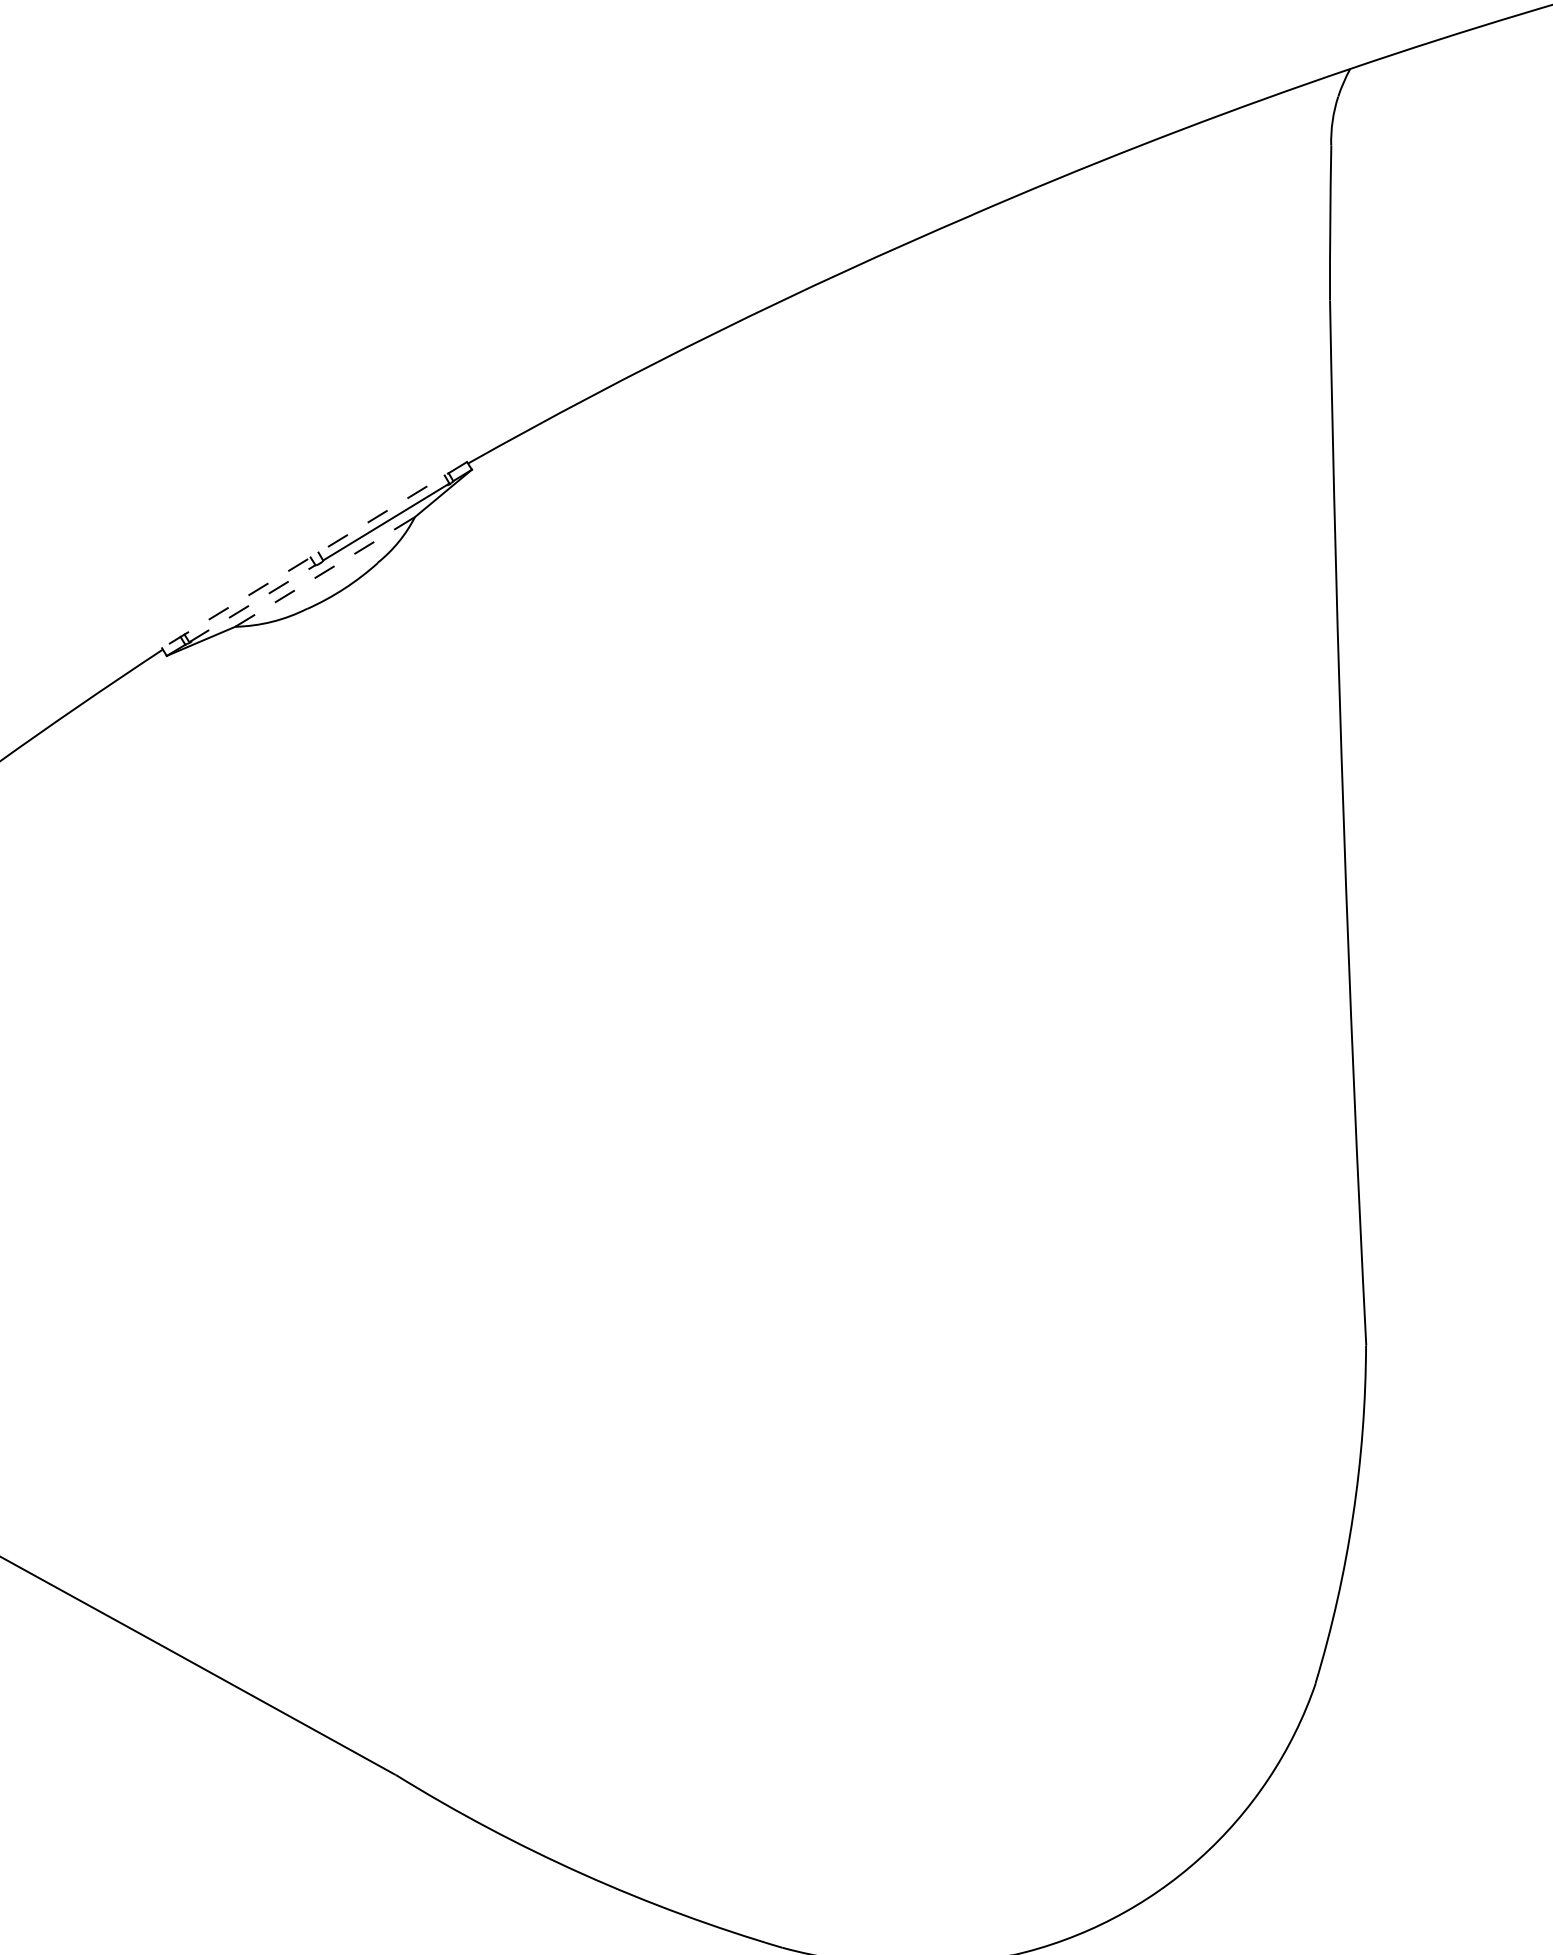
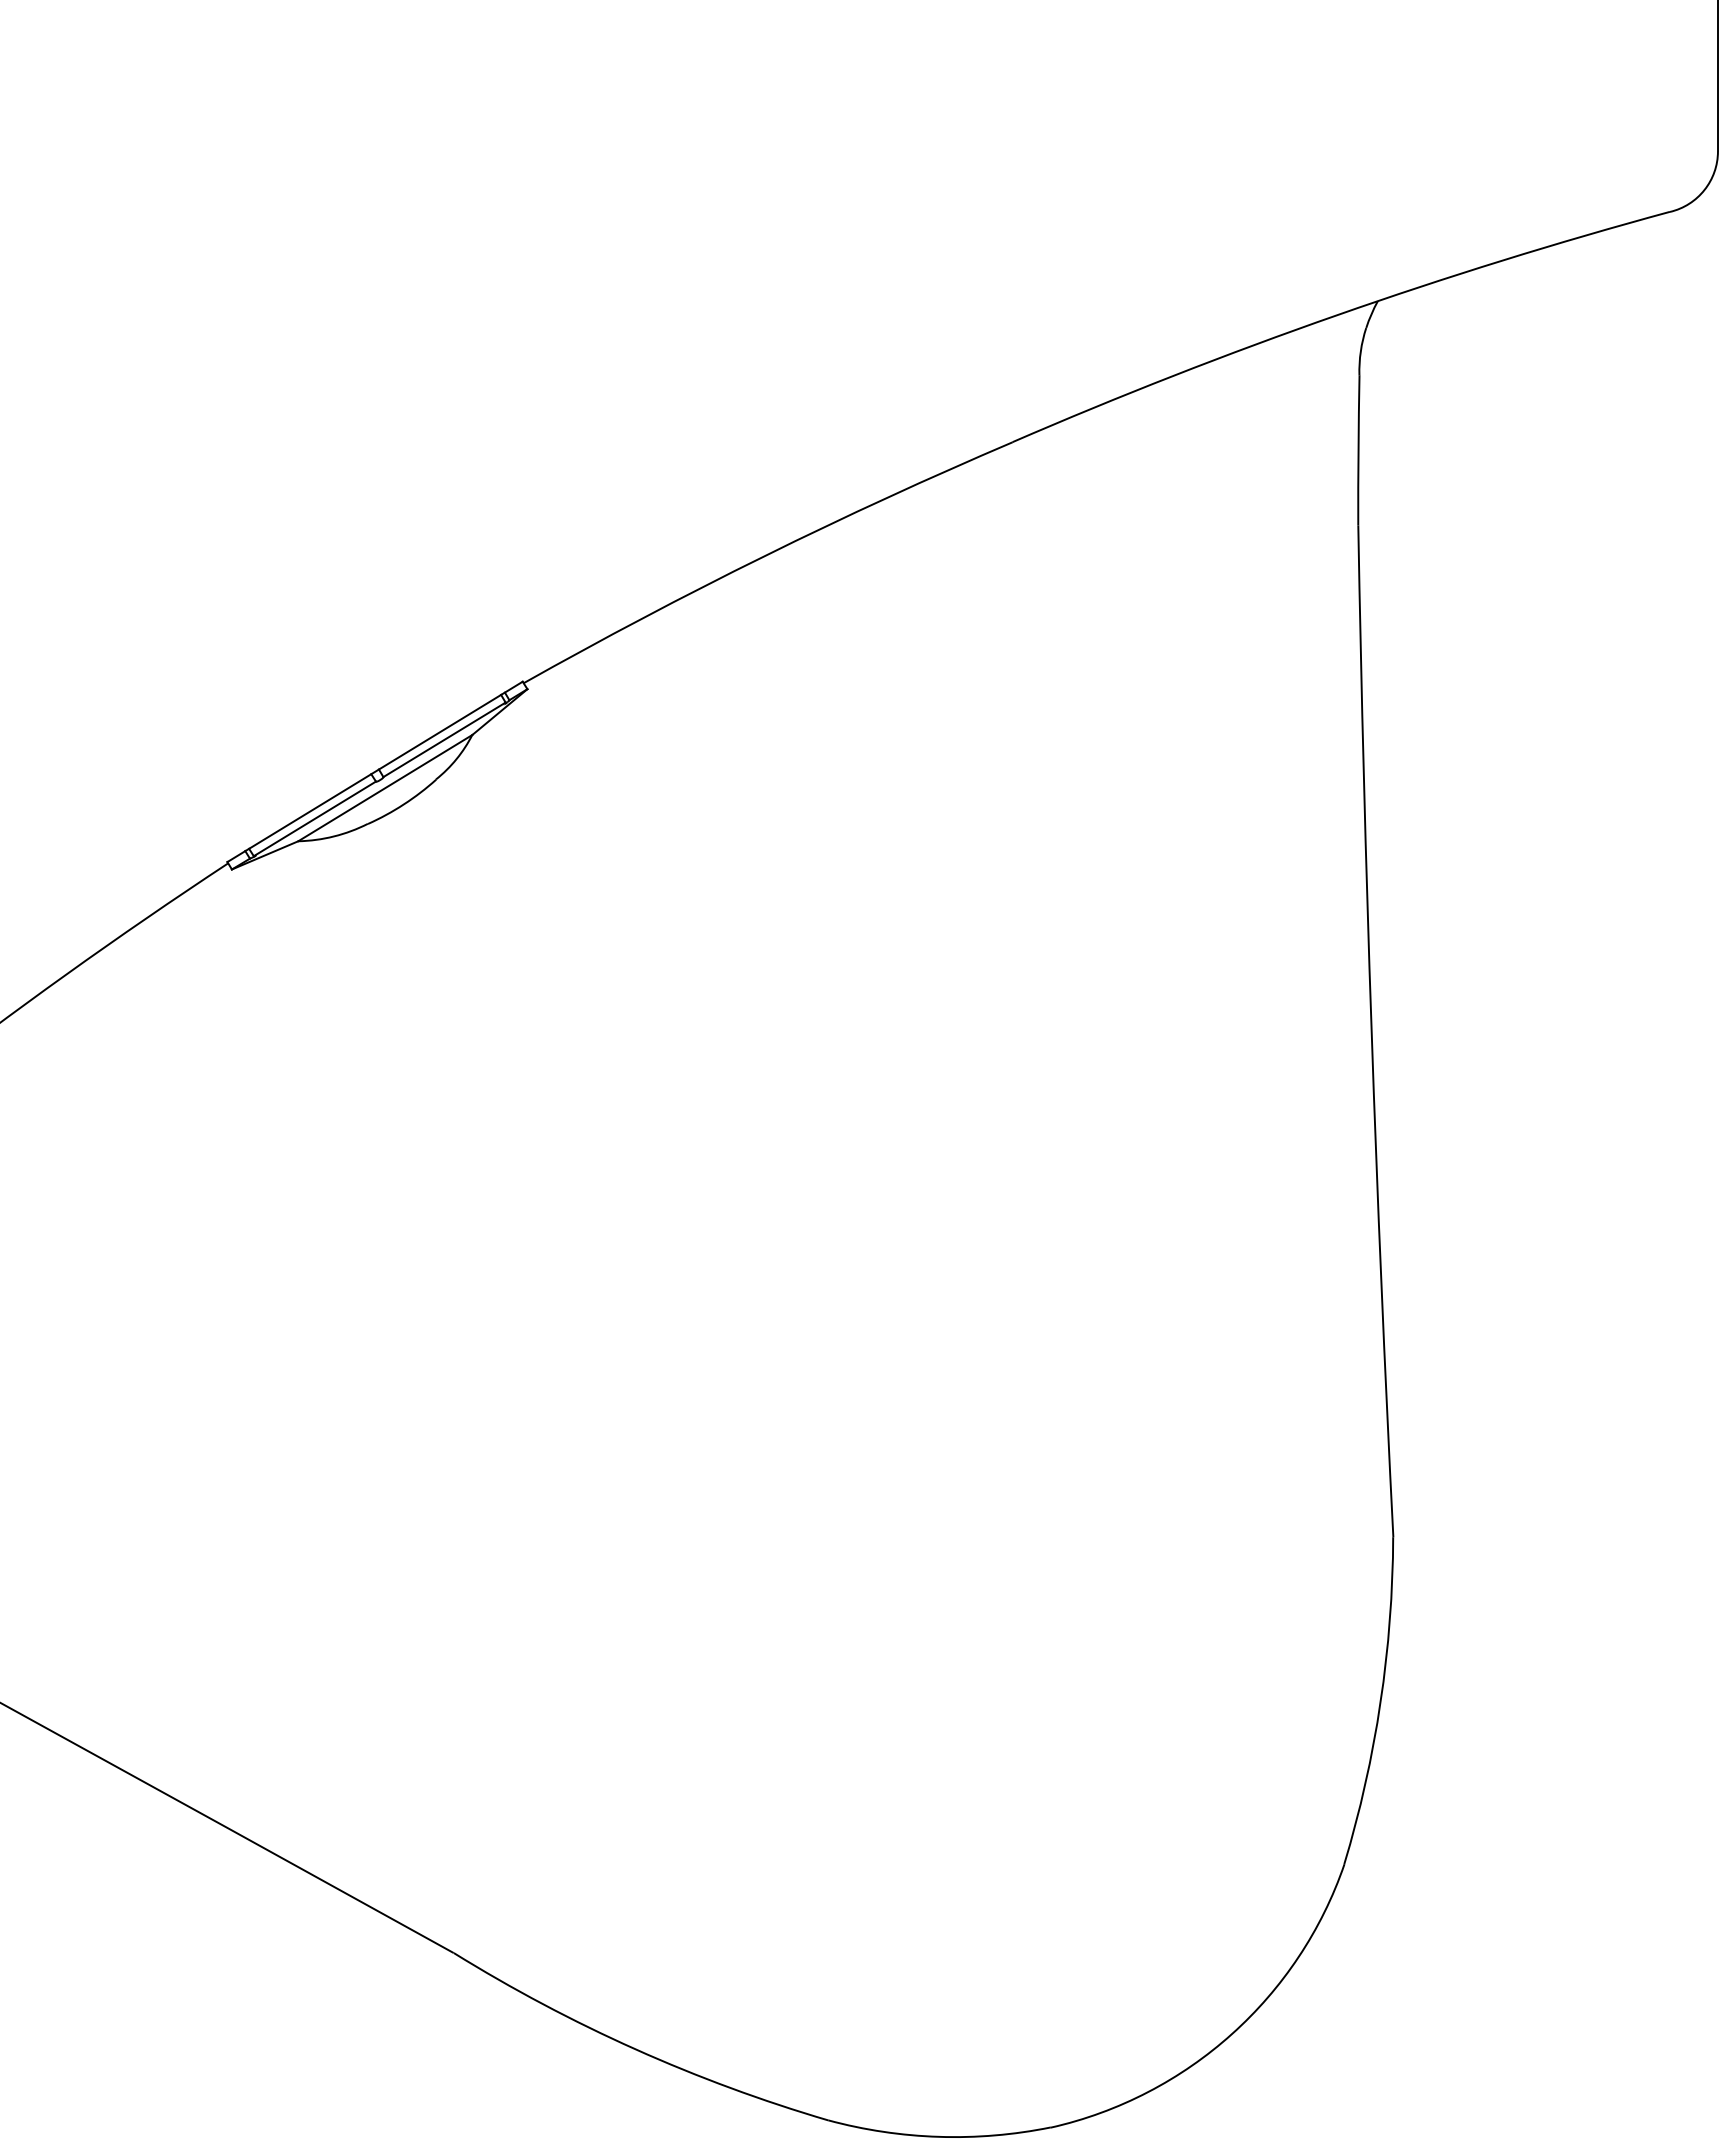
line: (315, 554) -> (375, 771), dashed -> solid
line: (325, 571) -> (385, 787), dashed -> solid
line: (252, 603) -> (314, 818), dashed -> solid

